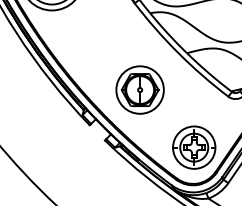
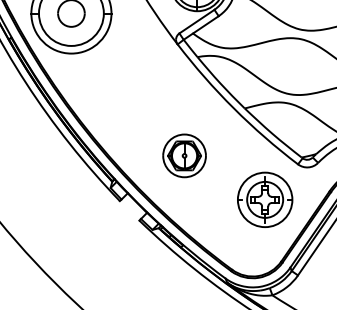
part: (140, 89) -> (184, 155), size x0.7
part: (194, 147) -> (265, 199), moved

